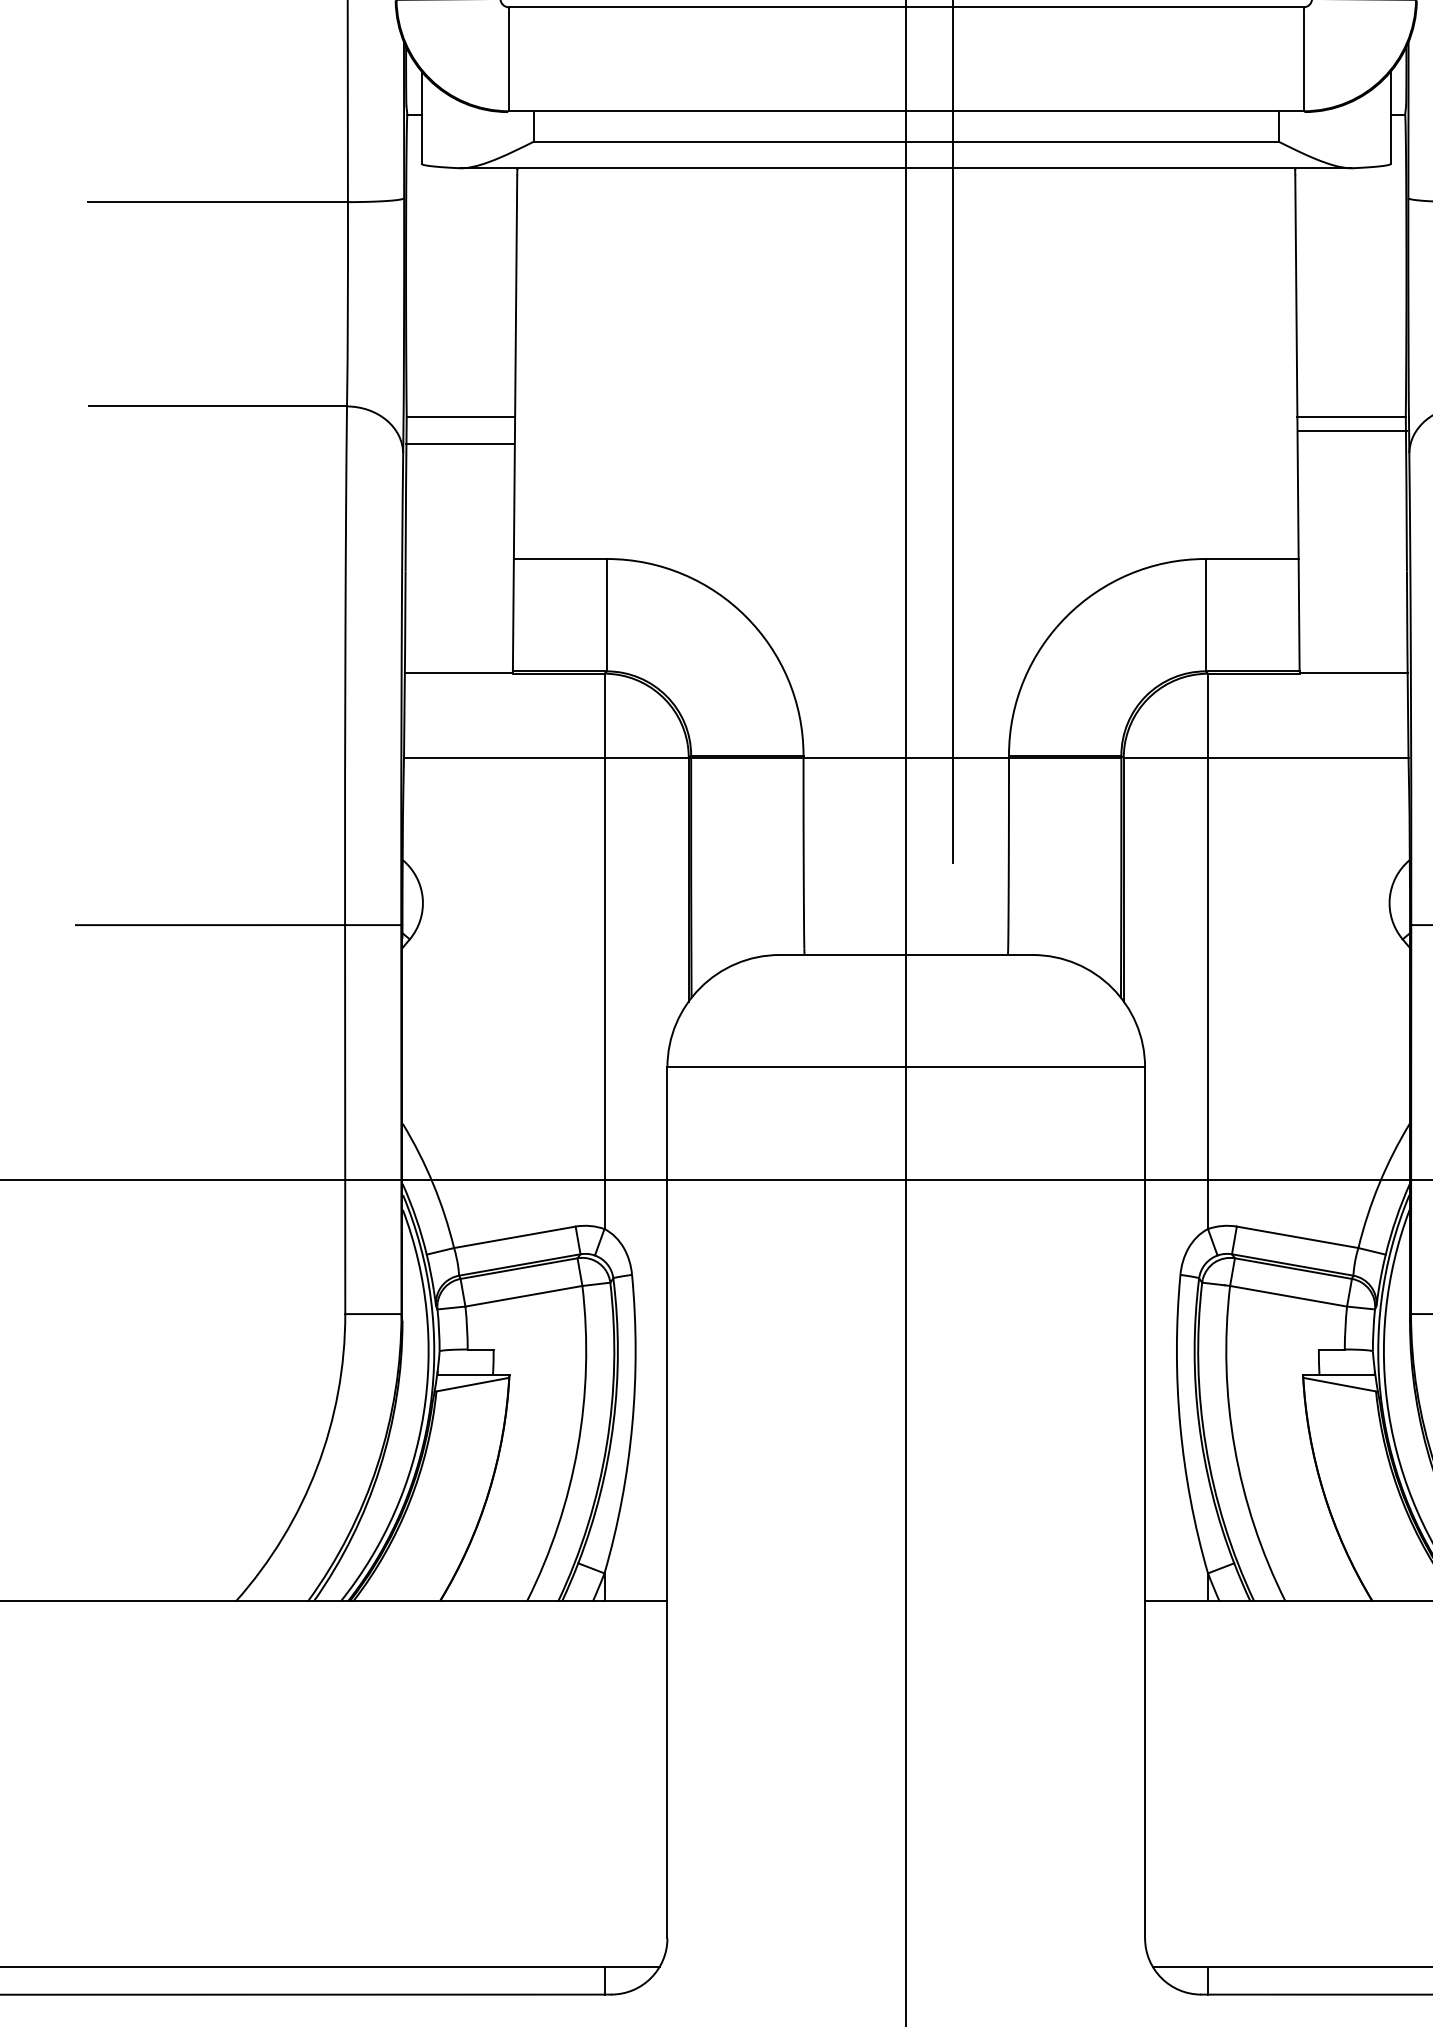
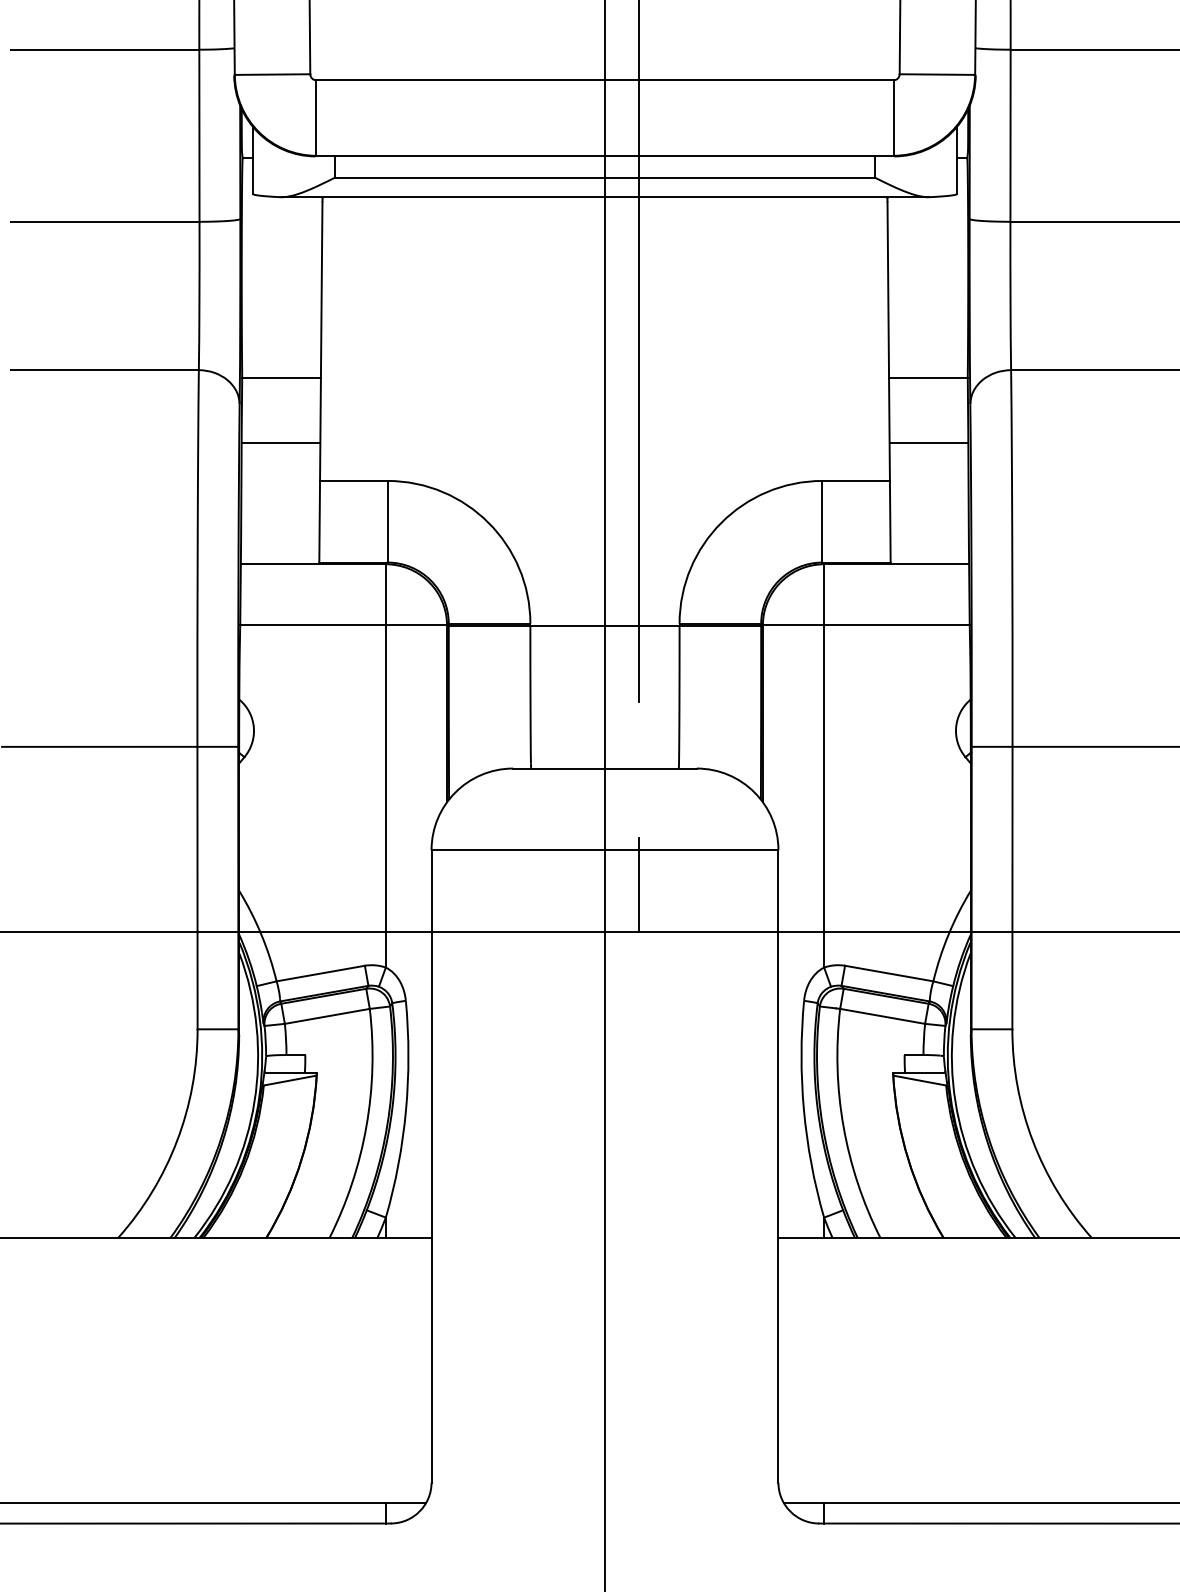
line: (1351, 430) -> (928, 442), moved
line: (459, 444) -> (280, 442), moved
line: (952, 1114) -> (638, 884), added

